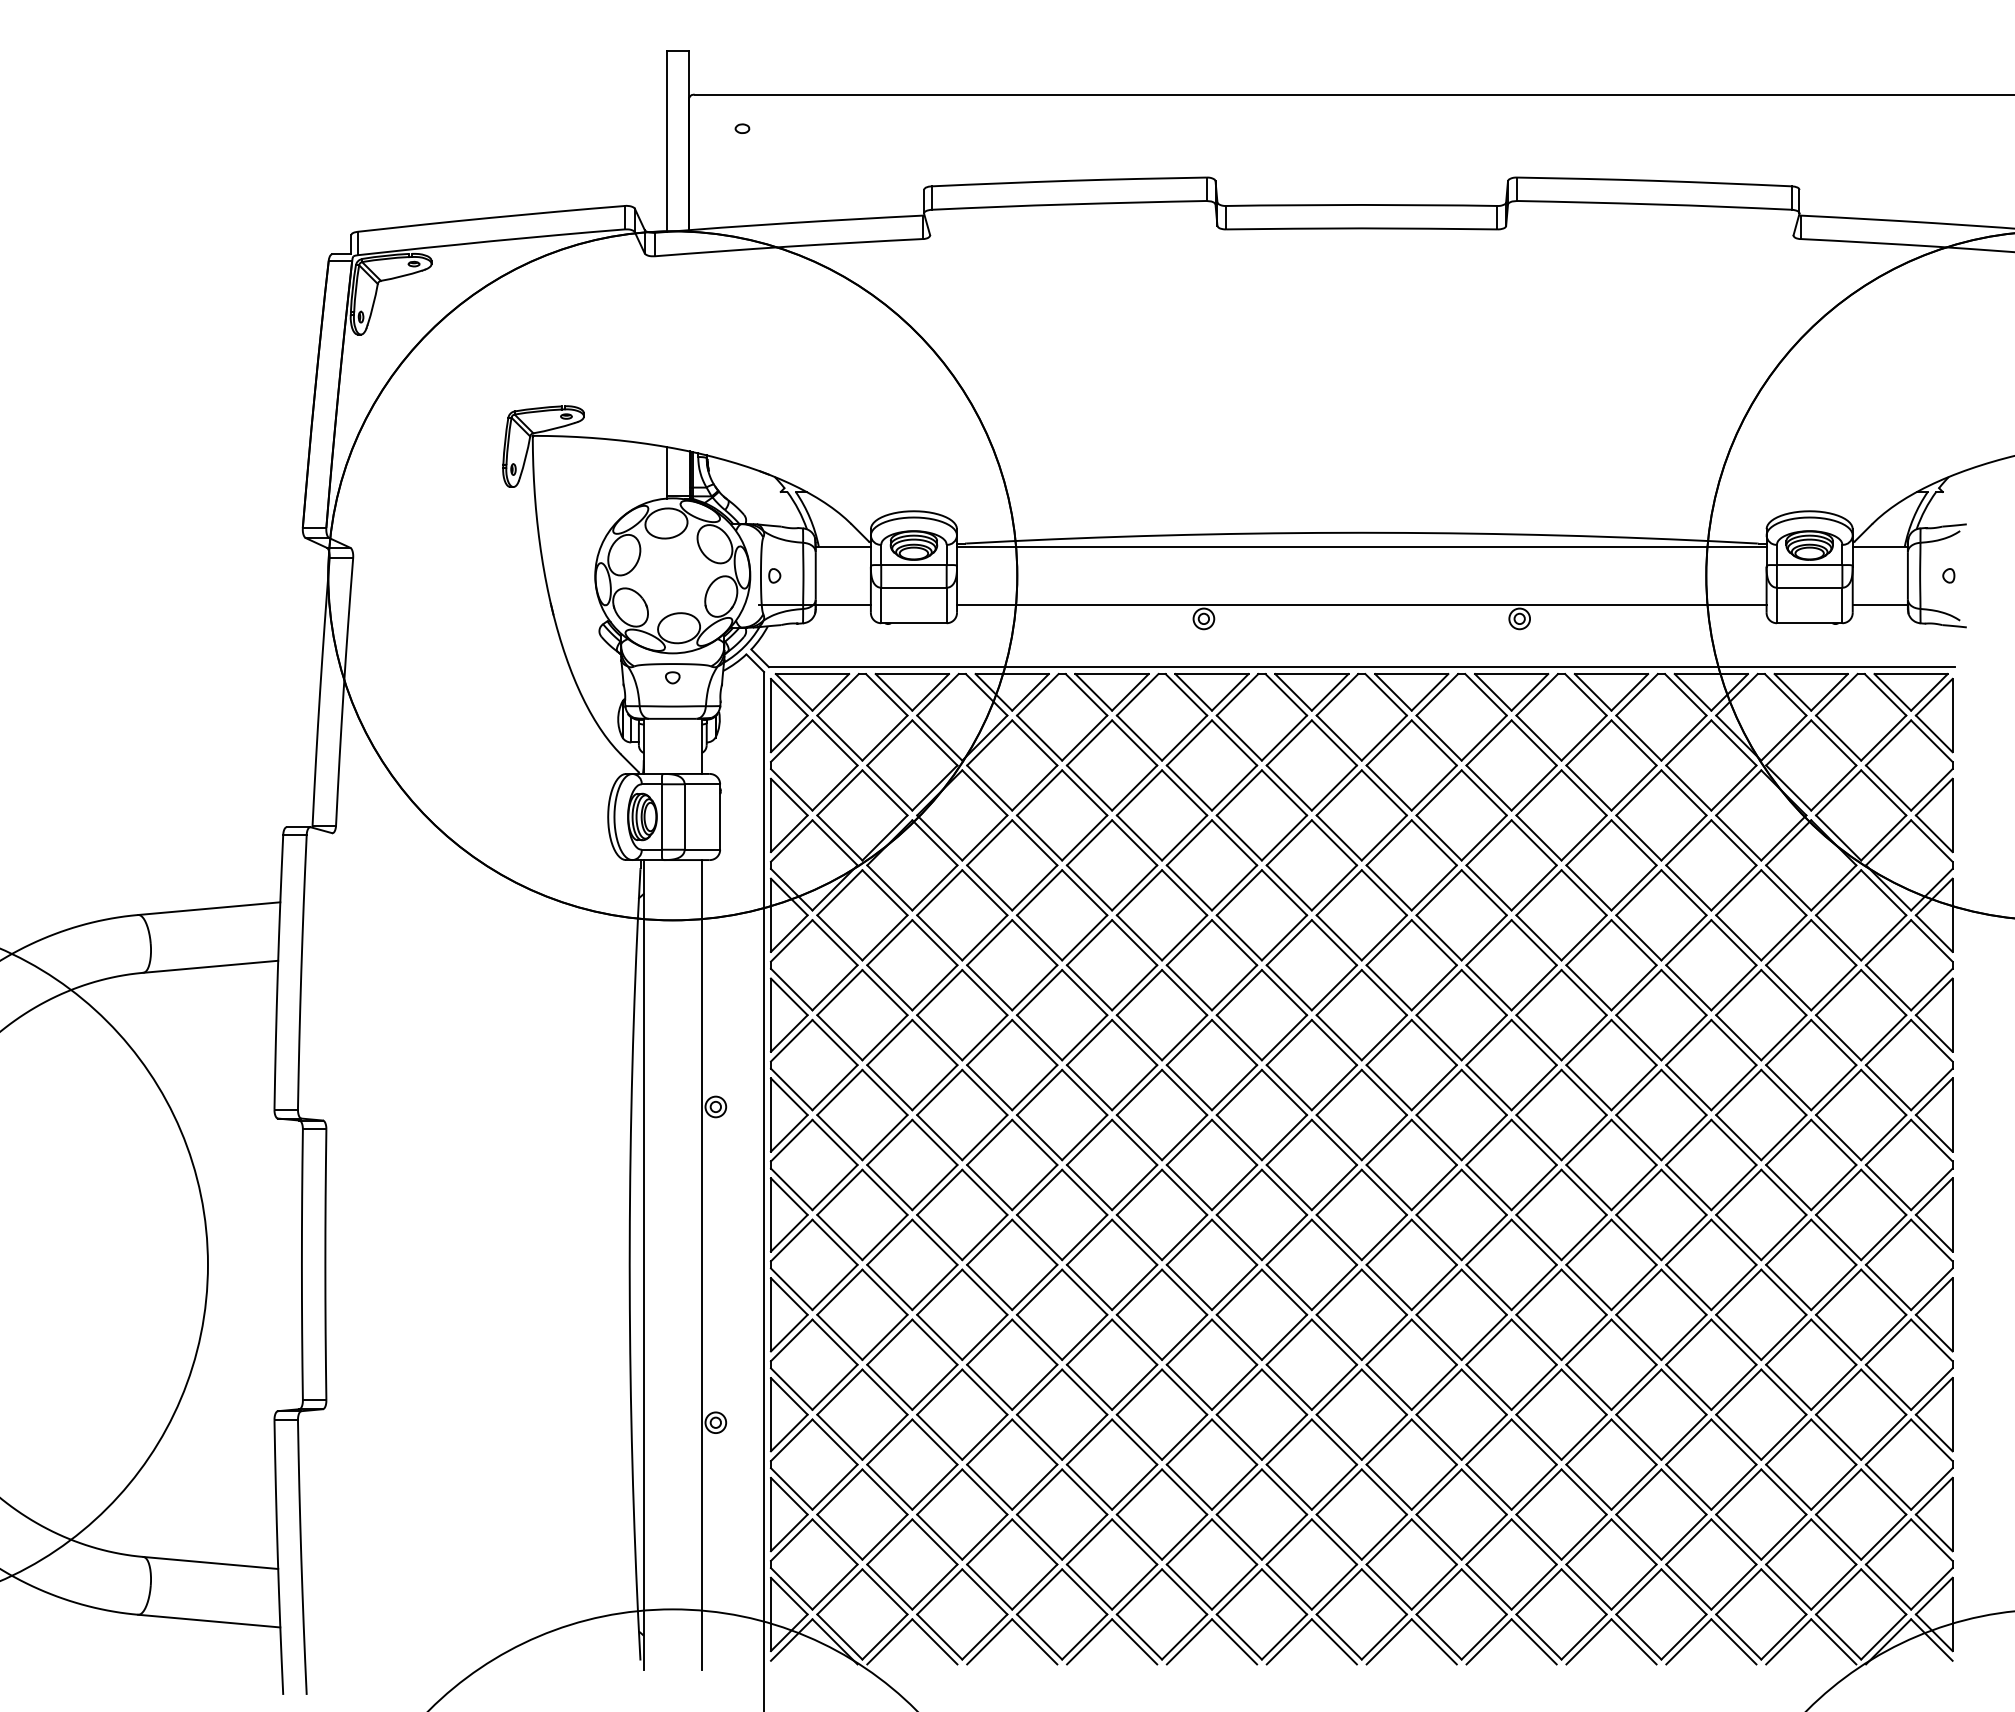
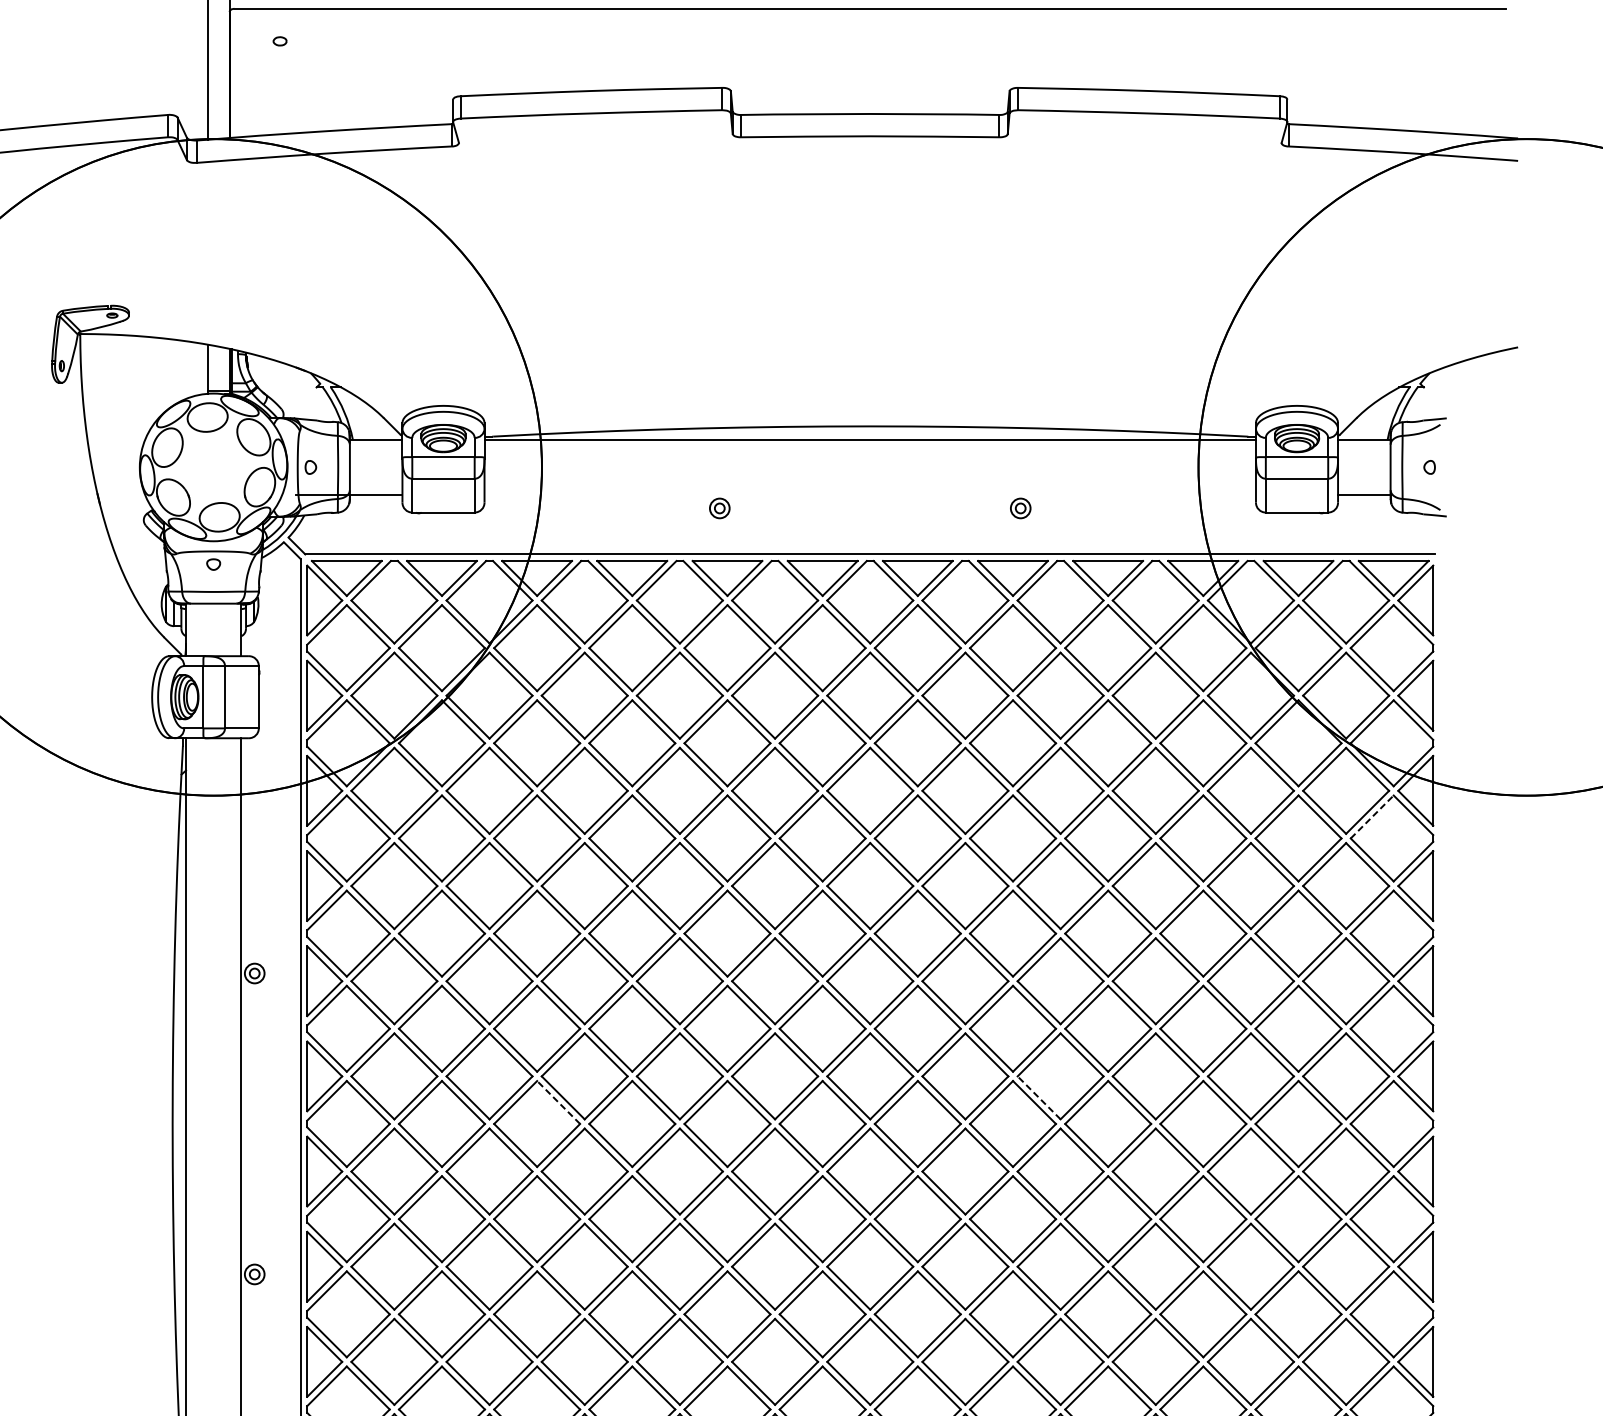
line: (1361, 604) -> (869, 494), removed
line: (1888, 942) -> (1372, 816), solid -> dashed
line: (1539, 1237) -> (1039, 1097), solid -> dashed
line: (1034, 1242) -> (558, 1102), solid -> dashed

